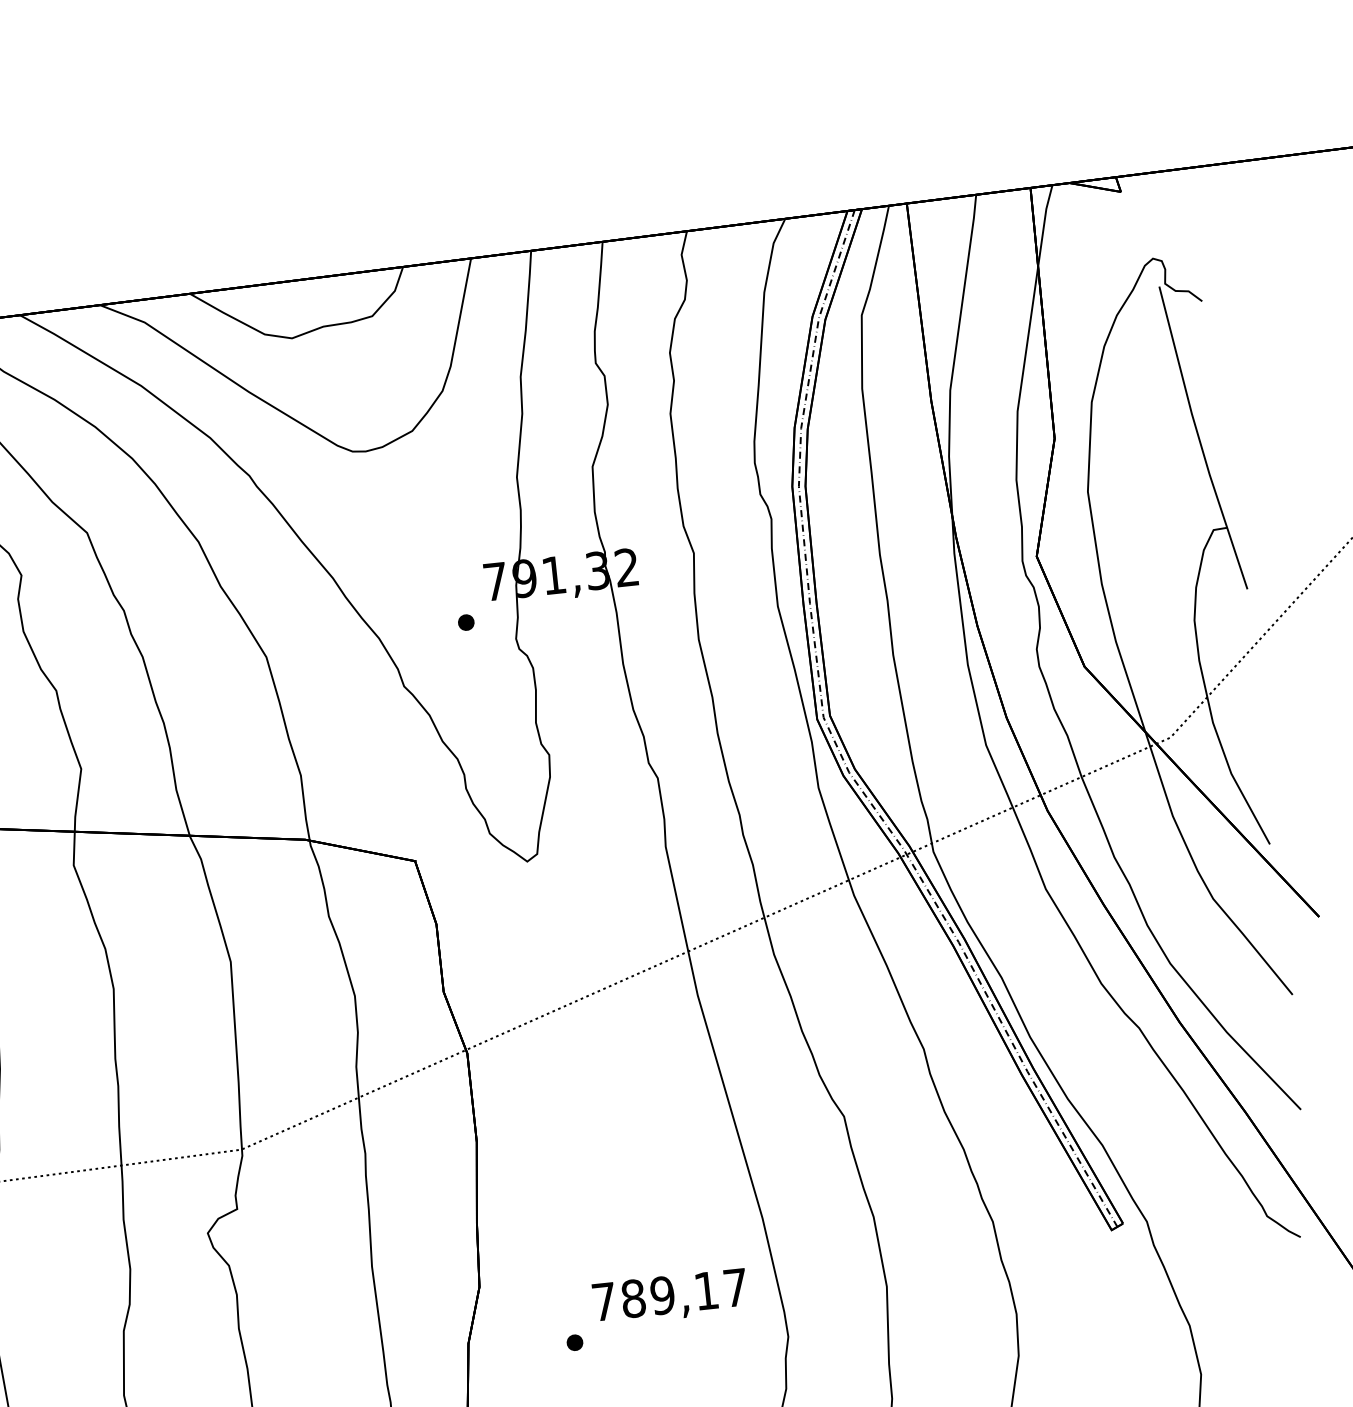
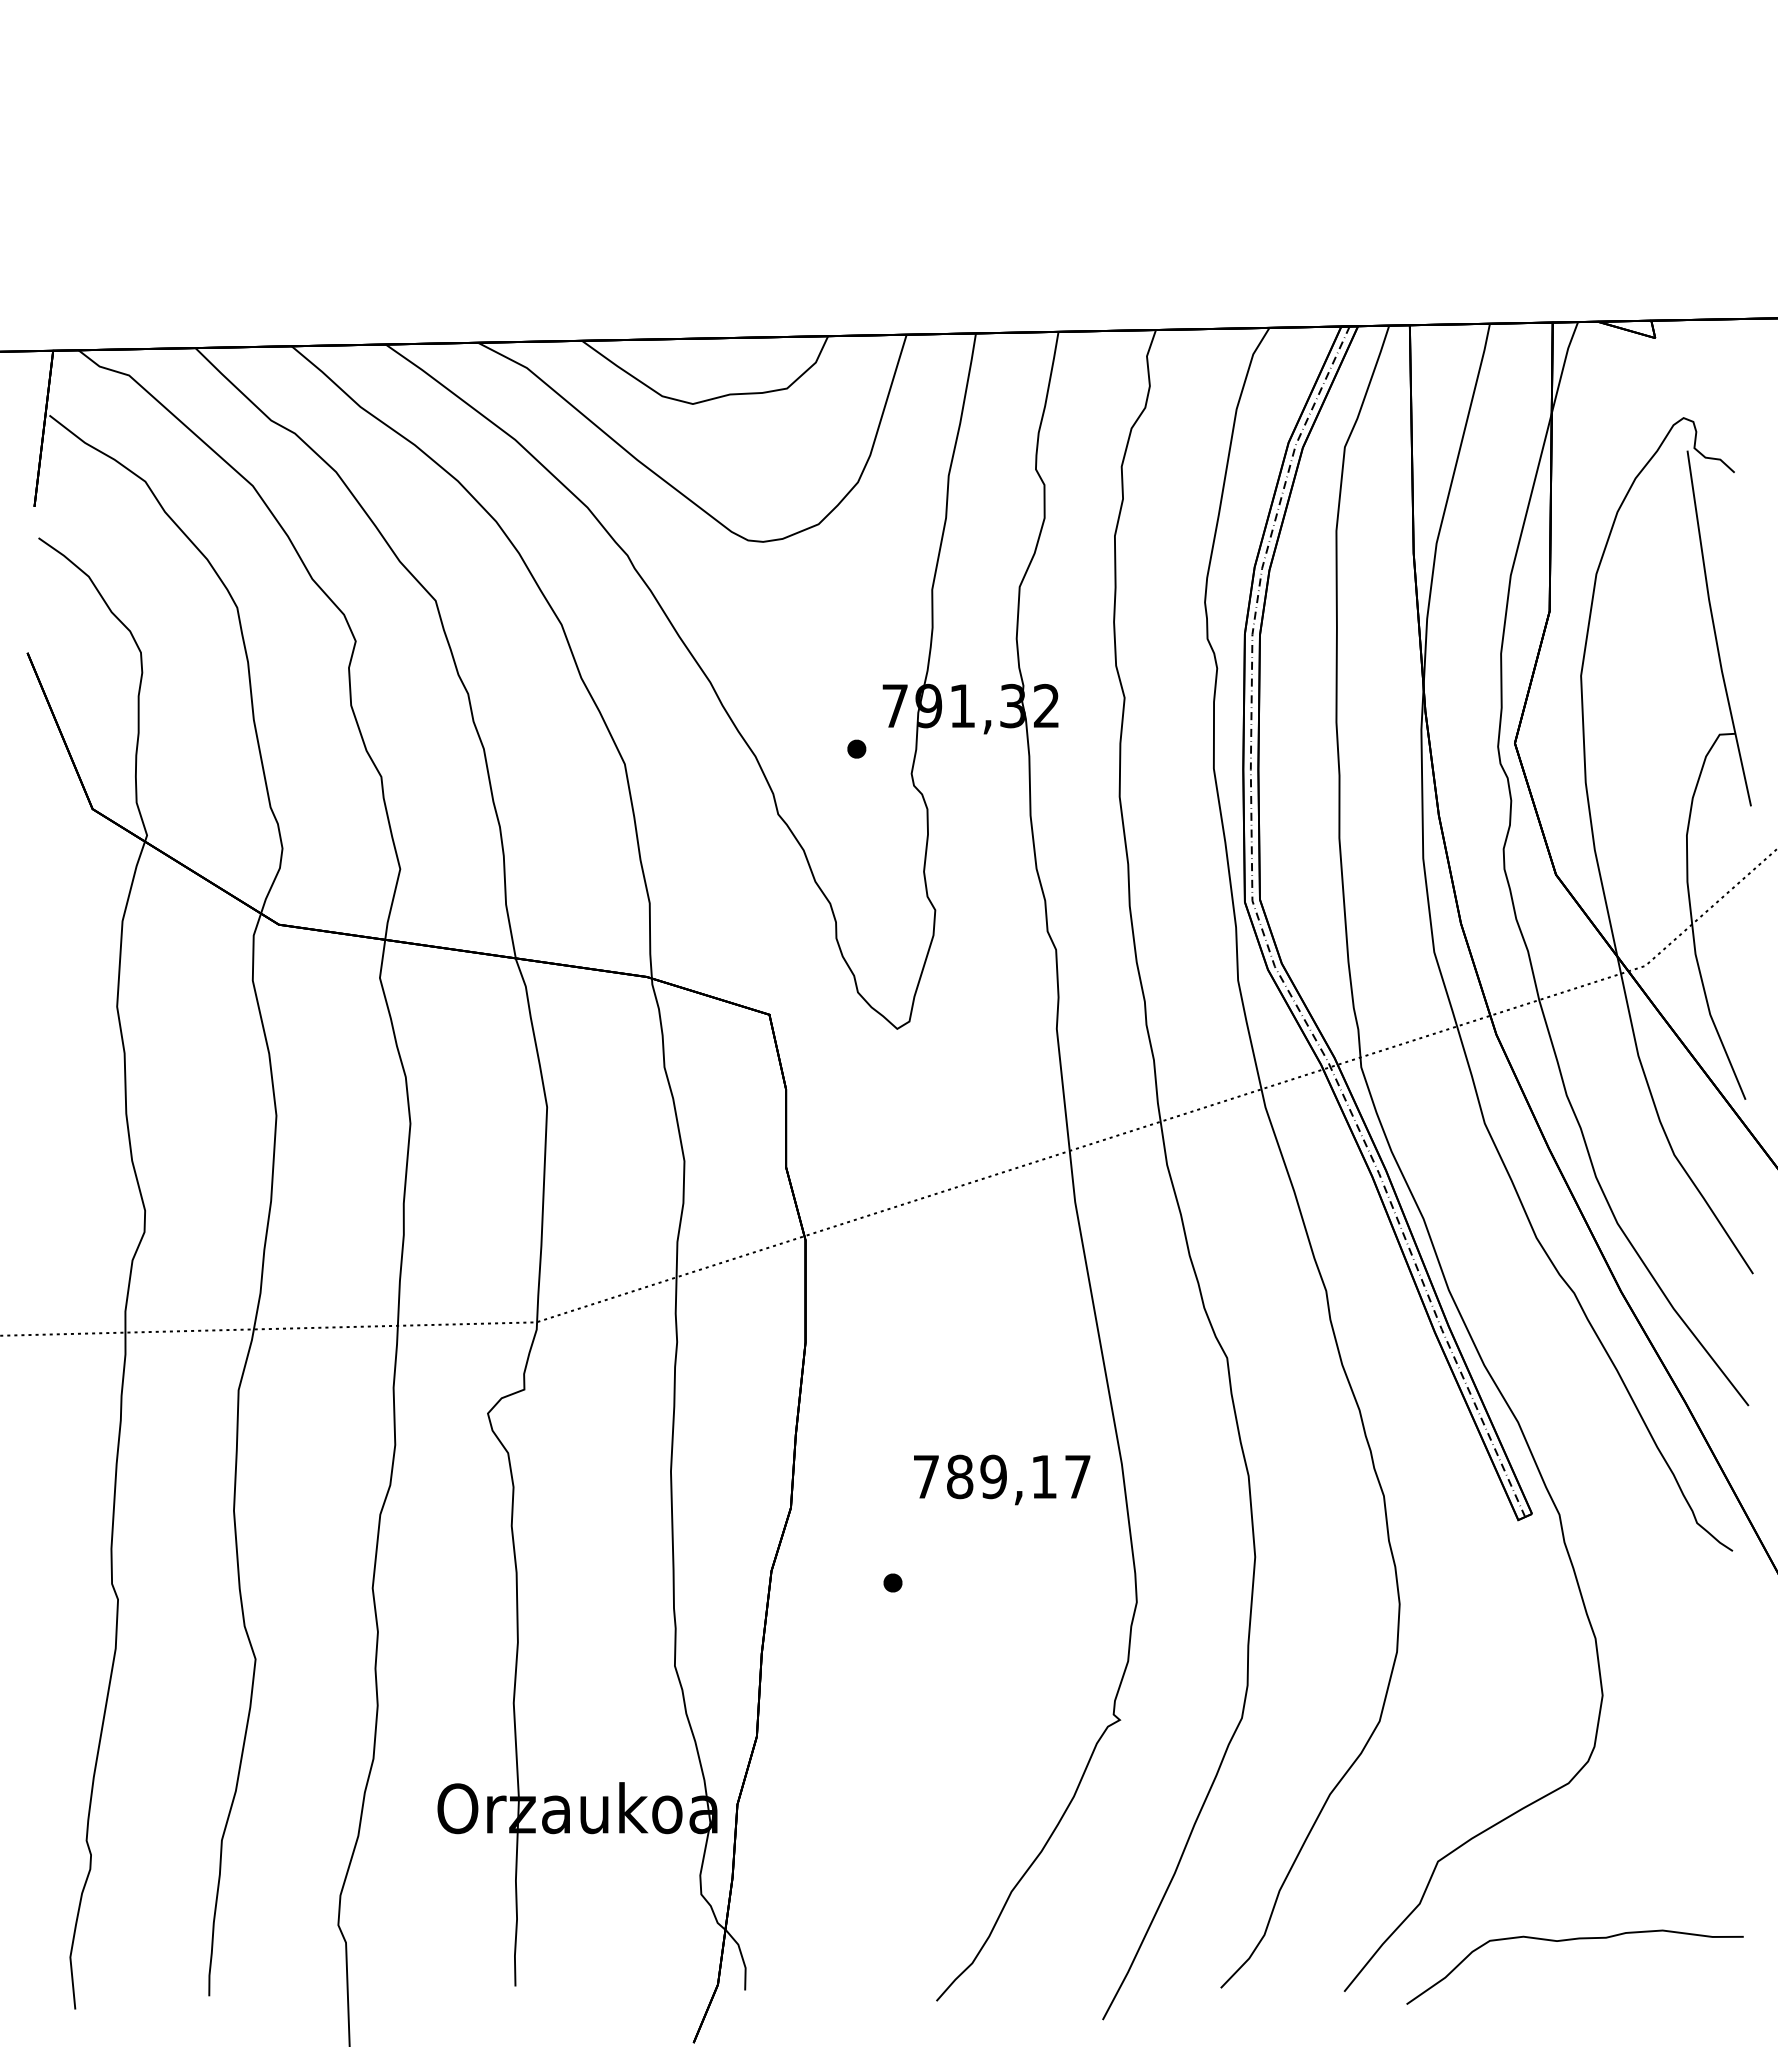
text: (670, 1296) -> (1002, 1479), moved

